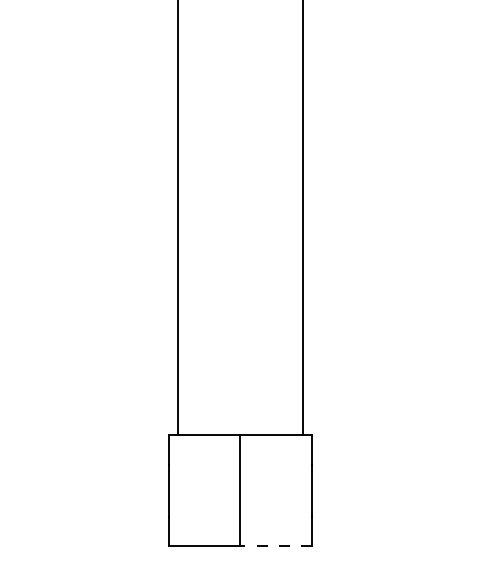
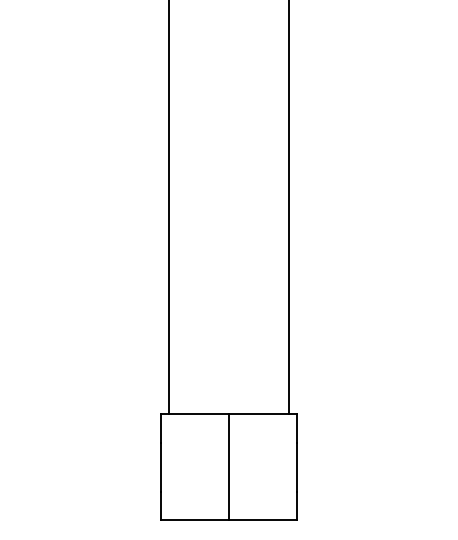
line: (276, 546) -> (263, 520), dashed -> solid

